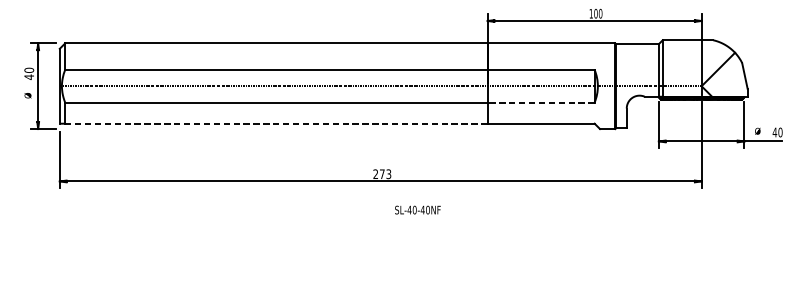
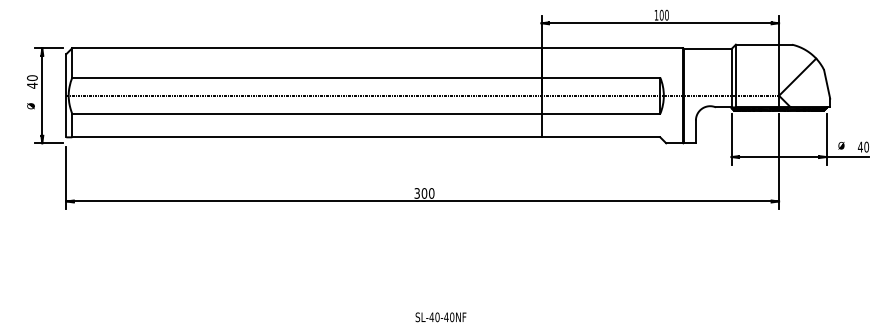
line: (540, 102) -> (600, 113), dashed -> solid
line: (276, 123) -> (306, 137), dashed -> solid
text: (382, 174) -> (424, 193), 273 -> 300
text: (417, 210) -> (440, 317), moved

